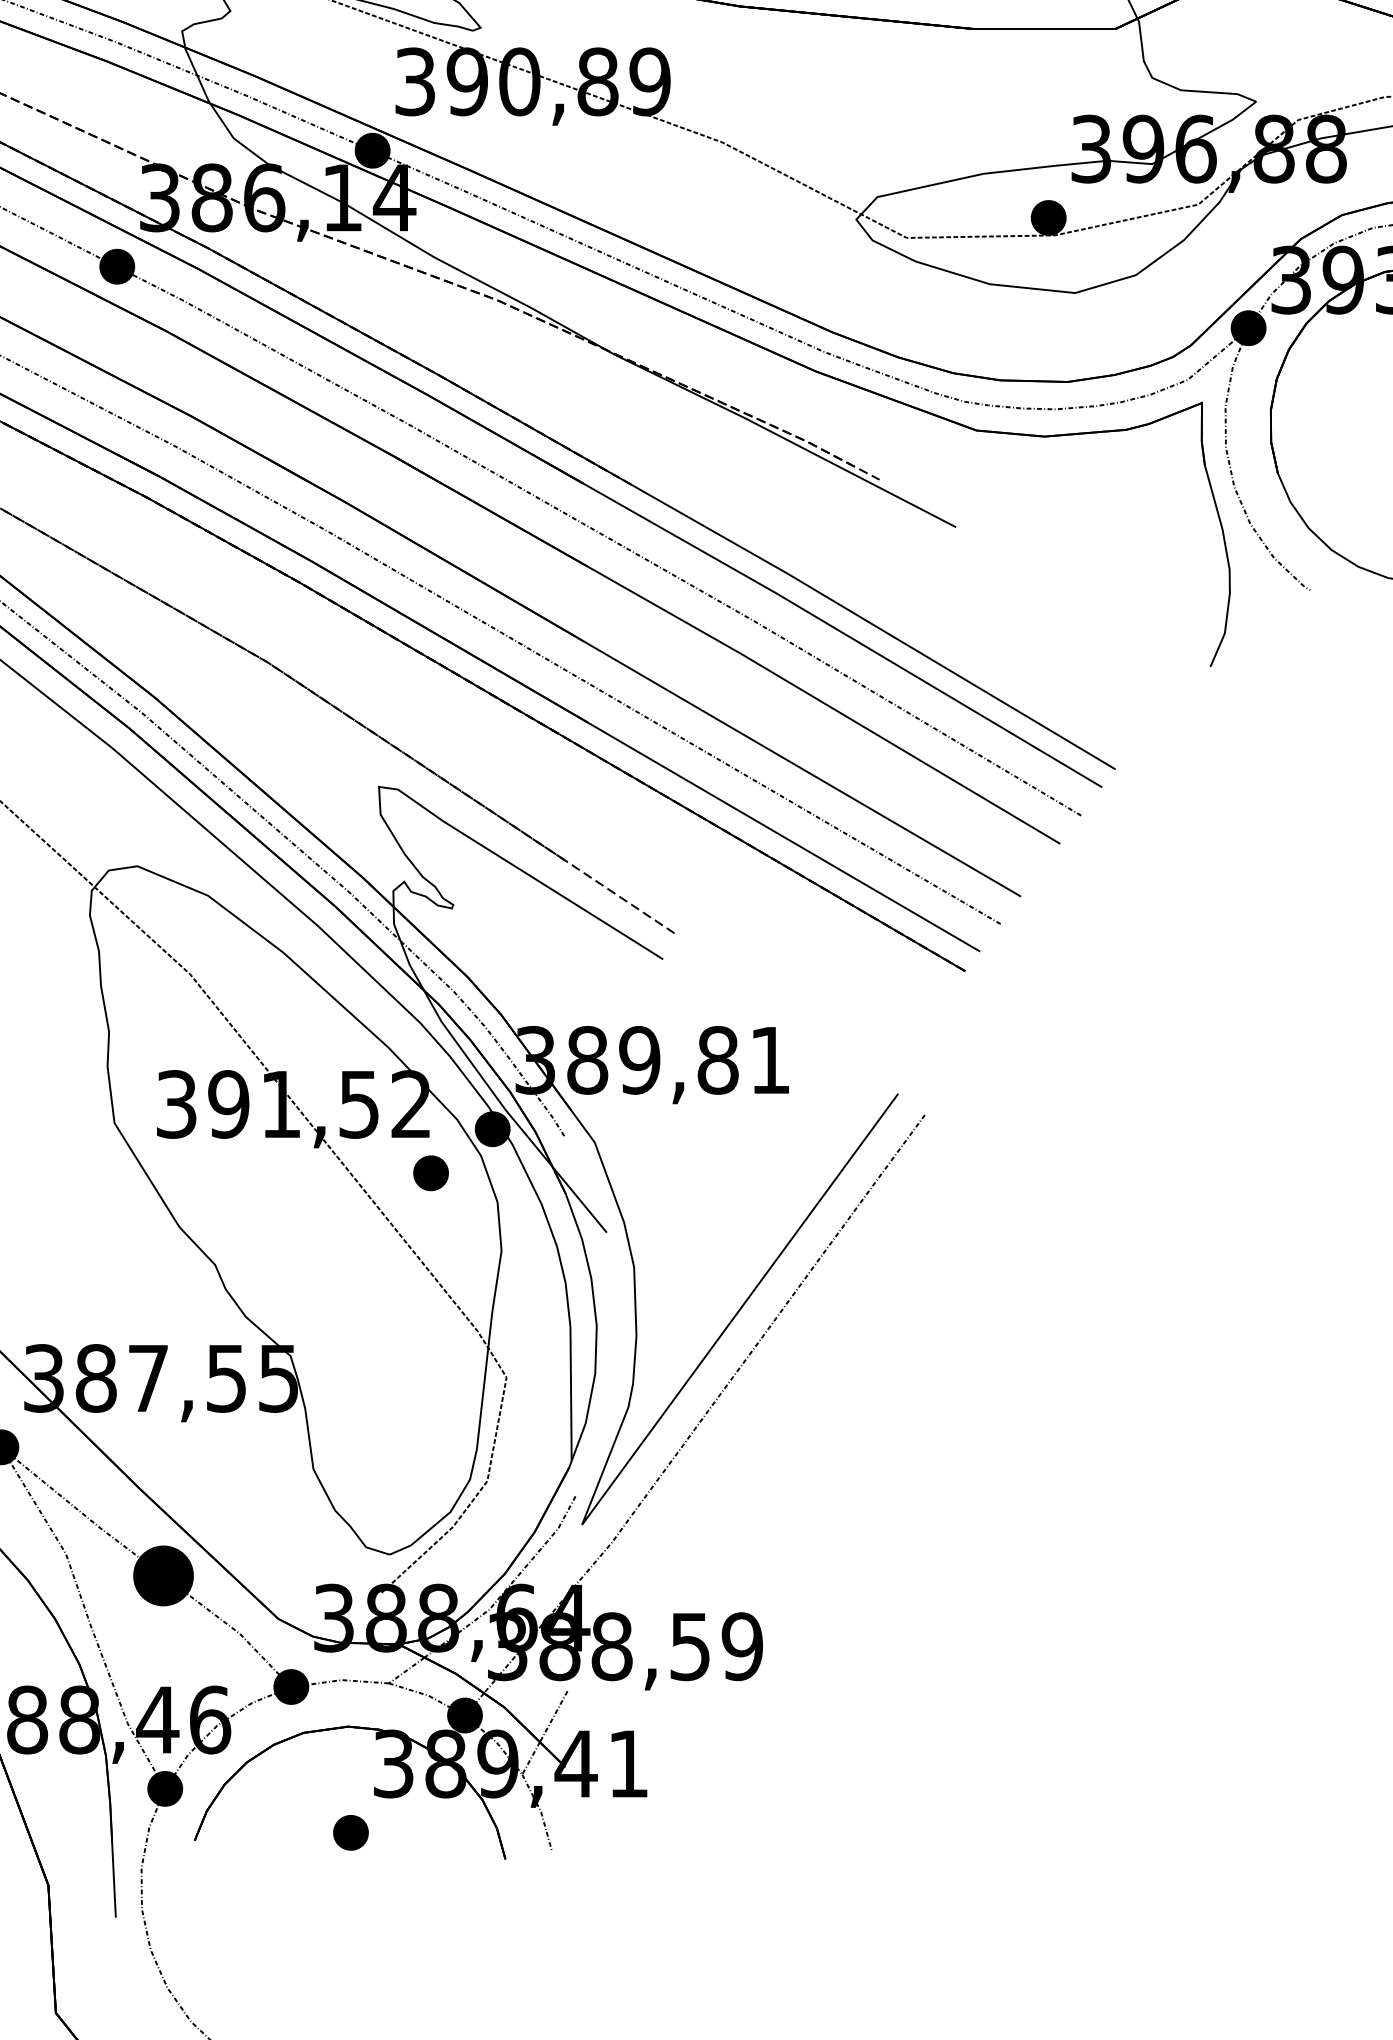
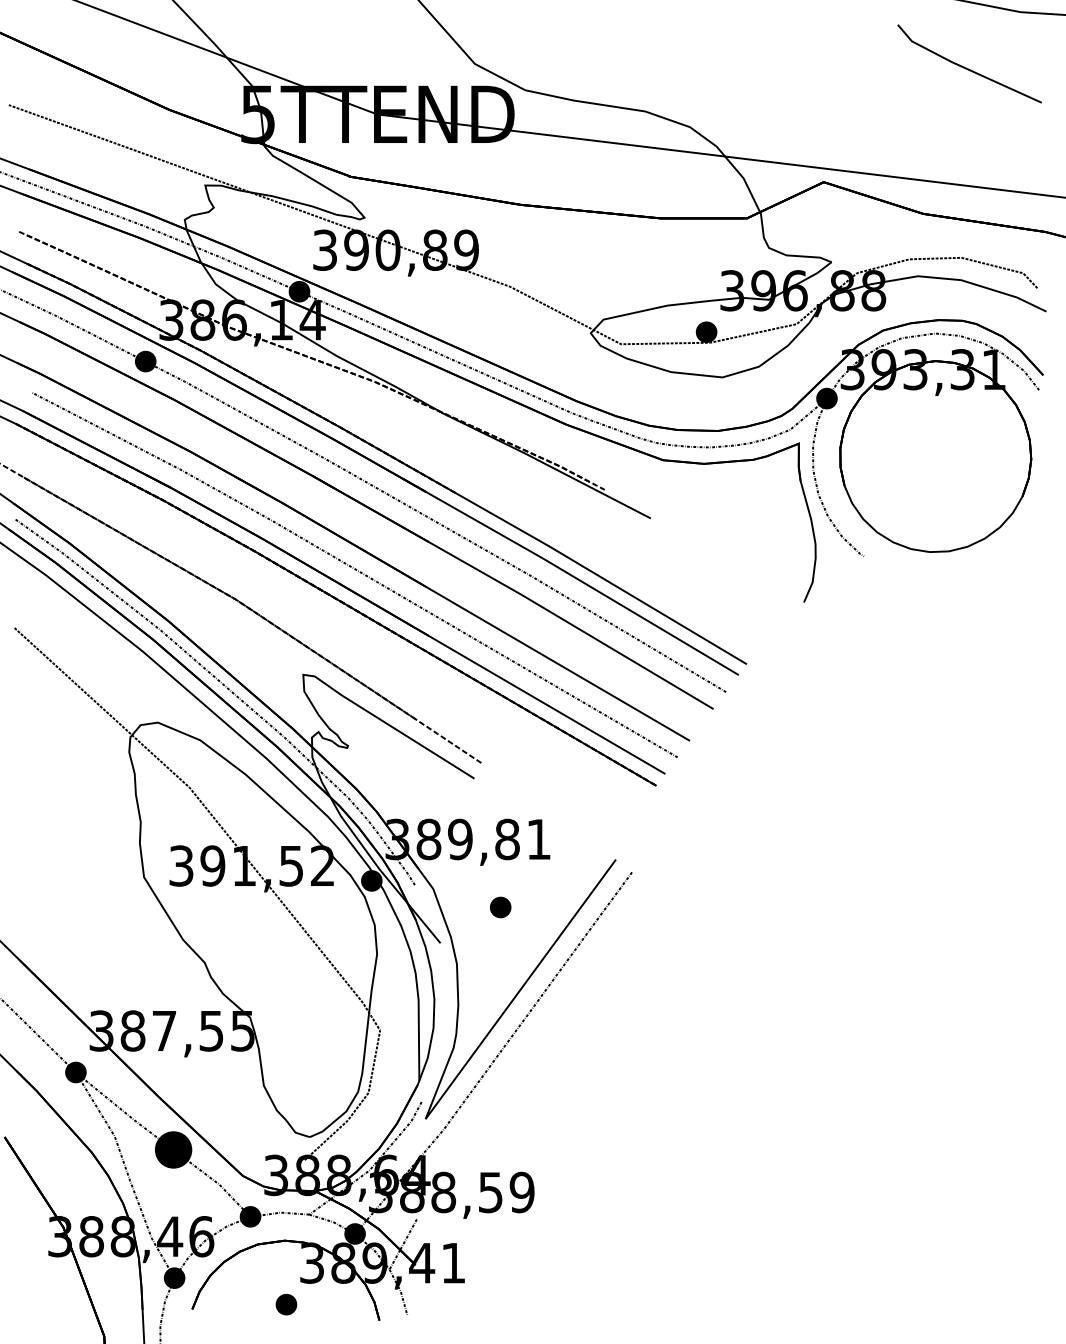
part: (430, 1173) -> (500, 907), moved

